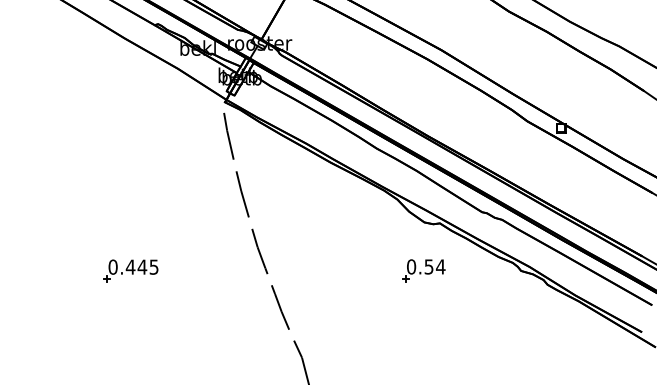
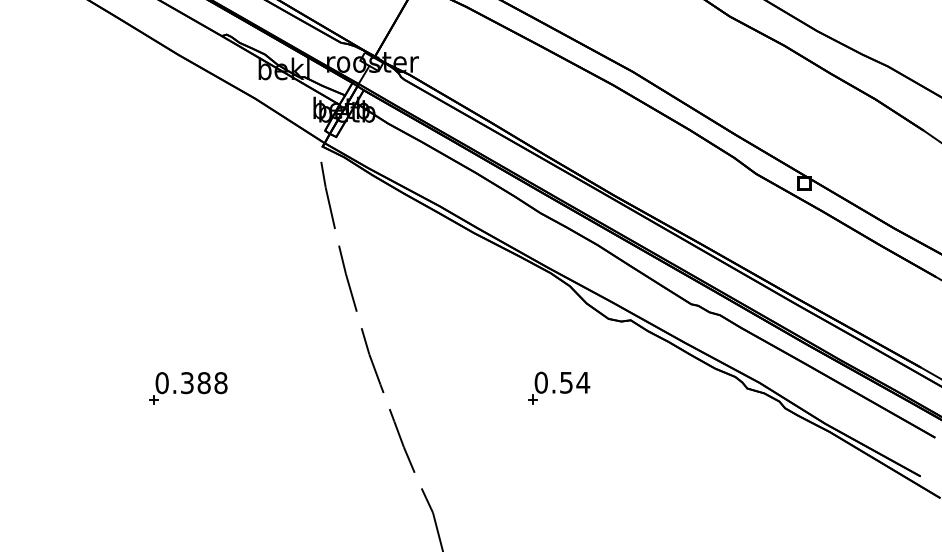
text: (141, 266) -> (202, 382), 0.445 -> 0.388
part: (423, 270) -> (558, 387), moved

